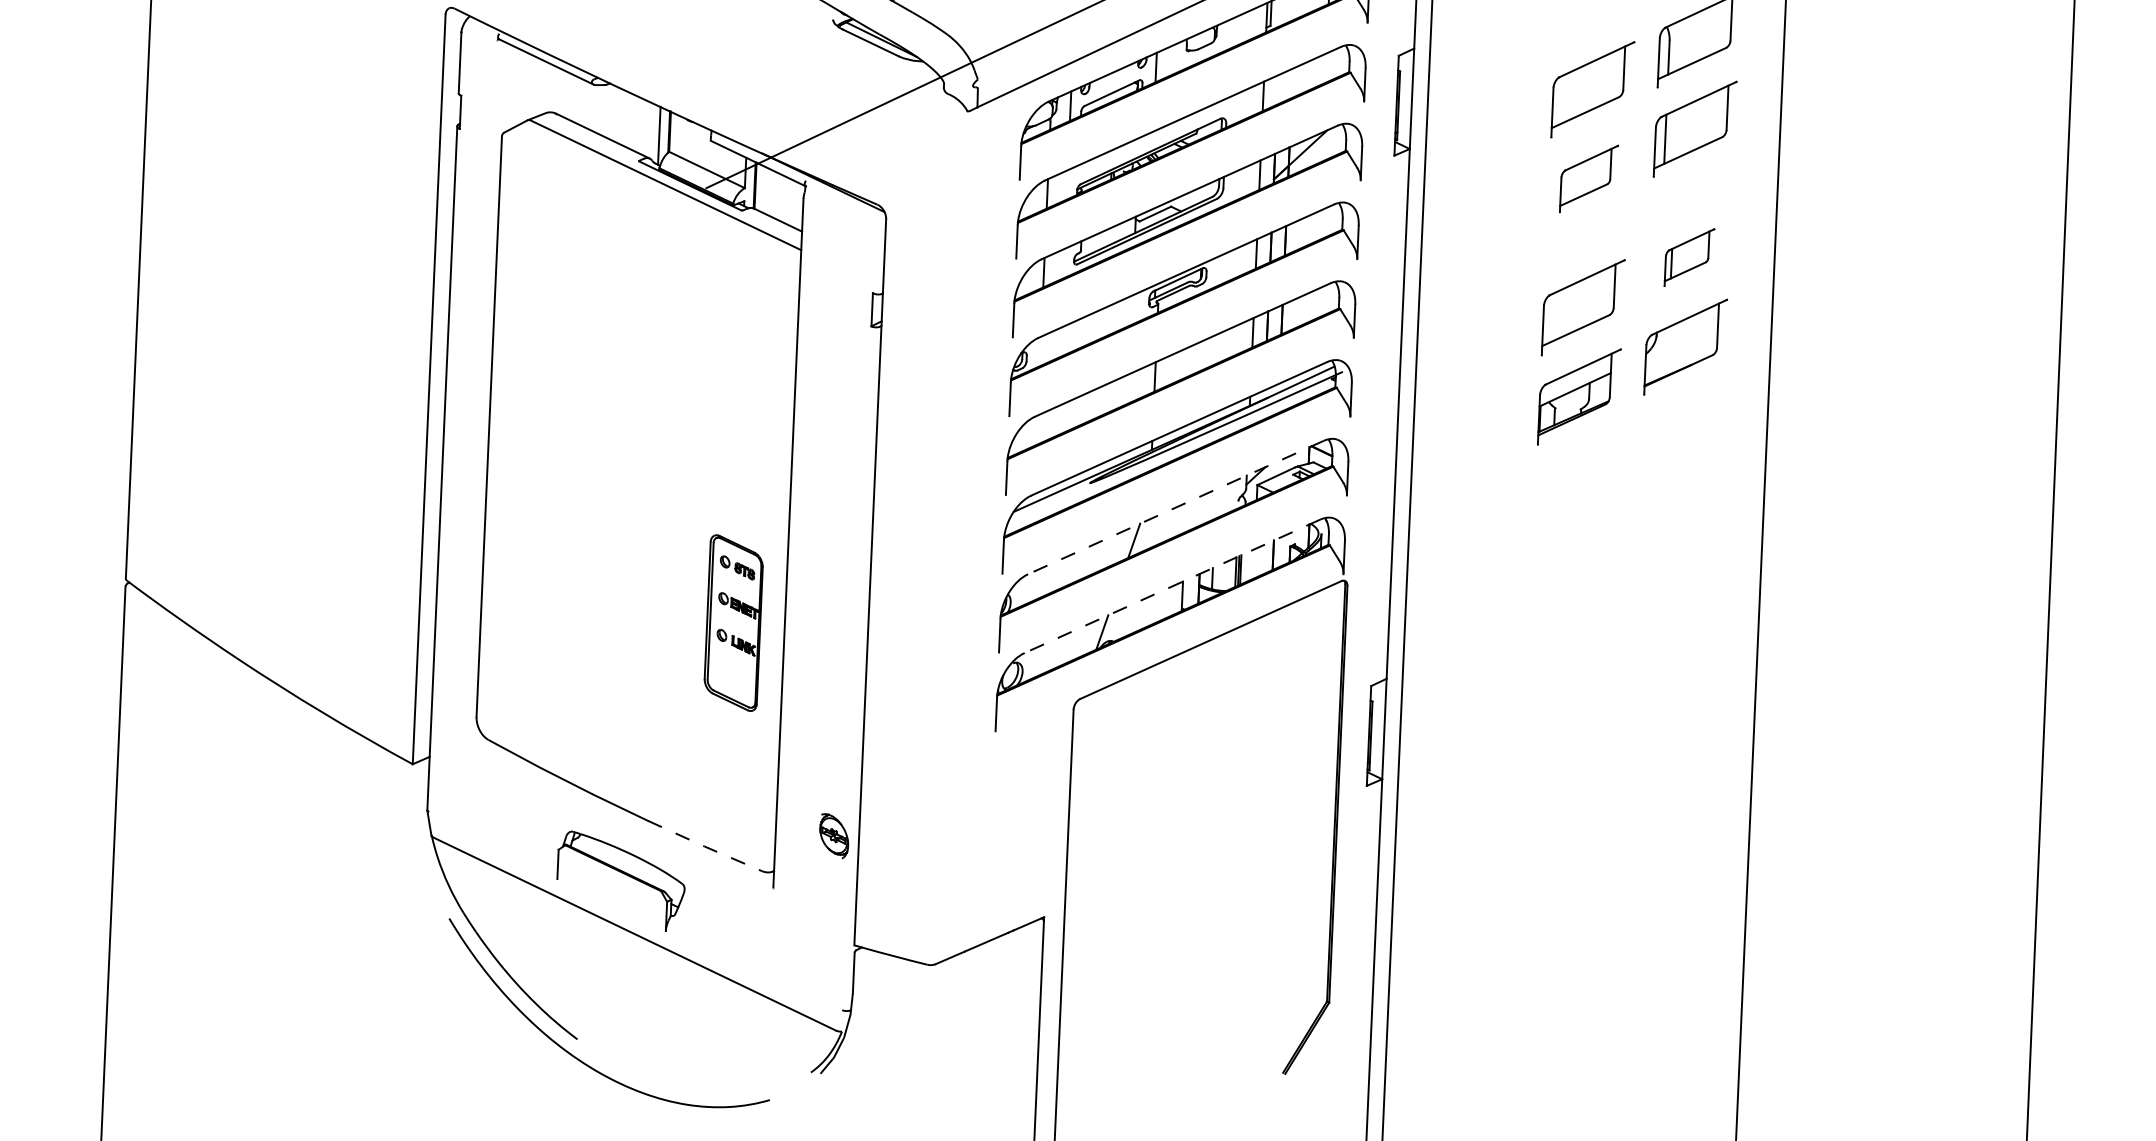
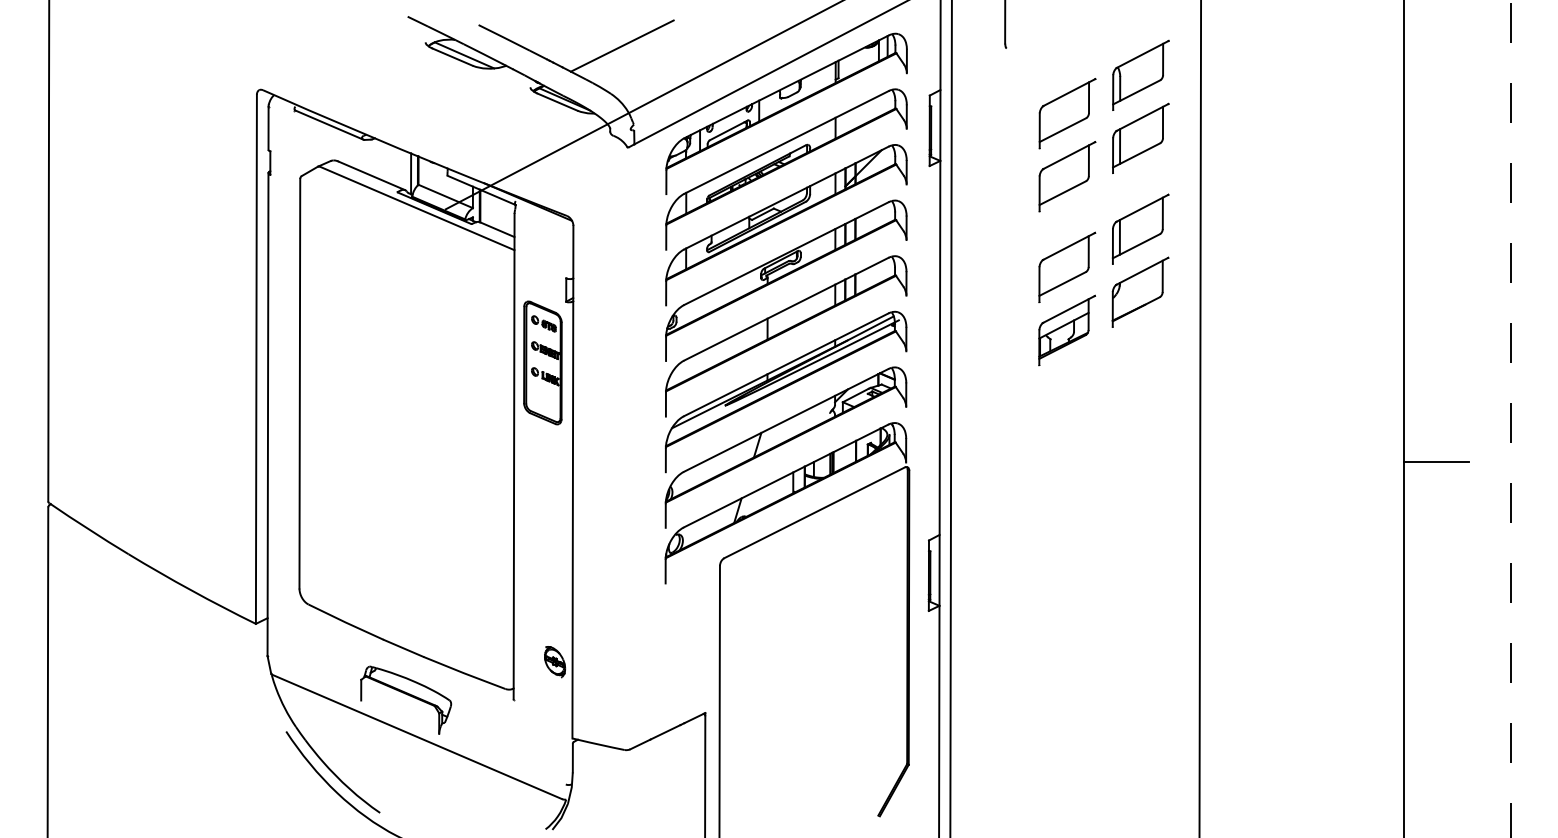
part: (1589, 178) -> (1067, 176), size x1.43
part: (1689, 256) -> (1140, 228), size x1.67
line: (1175, 507) -> (785, 420), dashed -> solid
line: (1171, 586) -> (785, 476), dashed -> solid
line: (2094, 604) -> (1436, 461), added
part: (733, 622) -> (542, 362), moved
line: (705, 846) -> (464, 673), dashed -> solid

